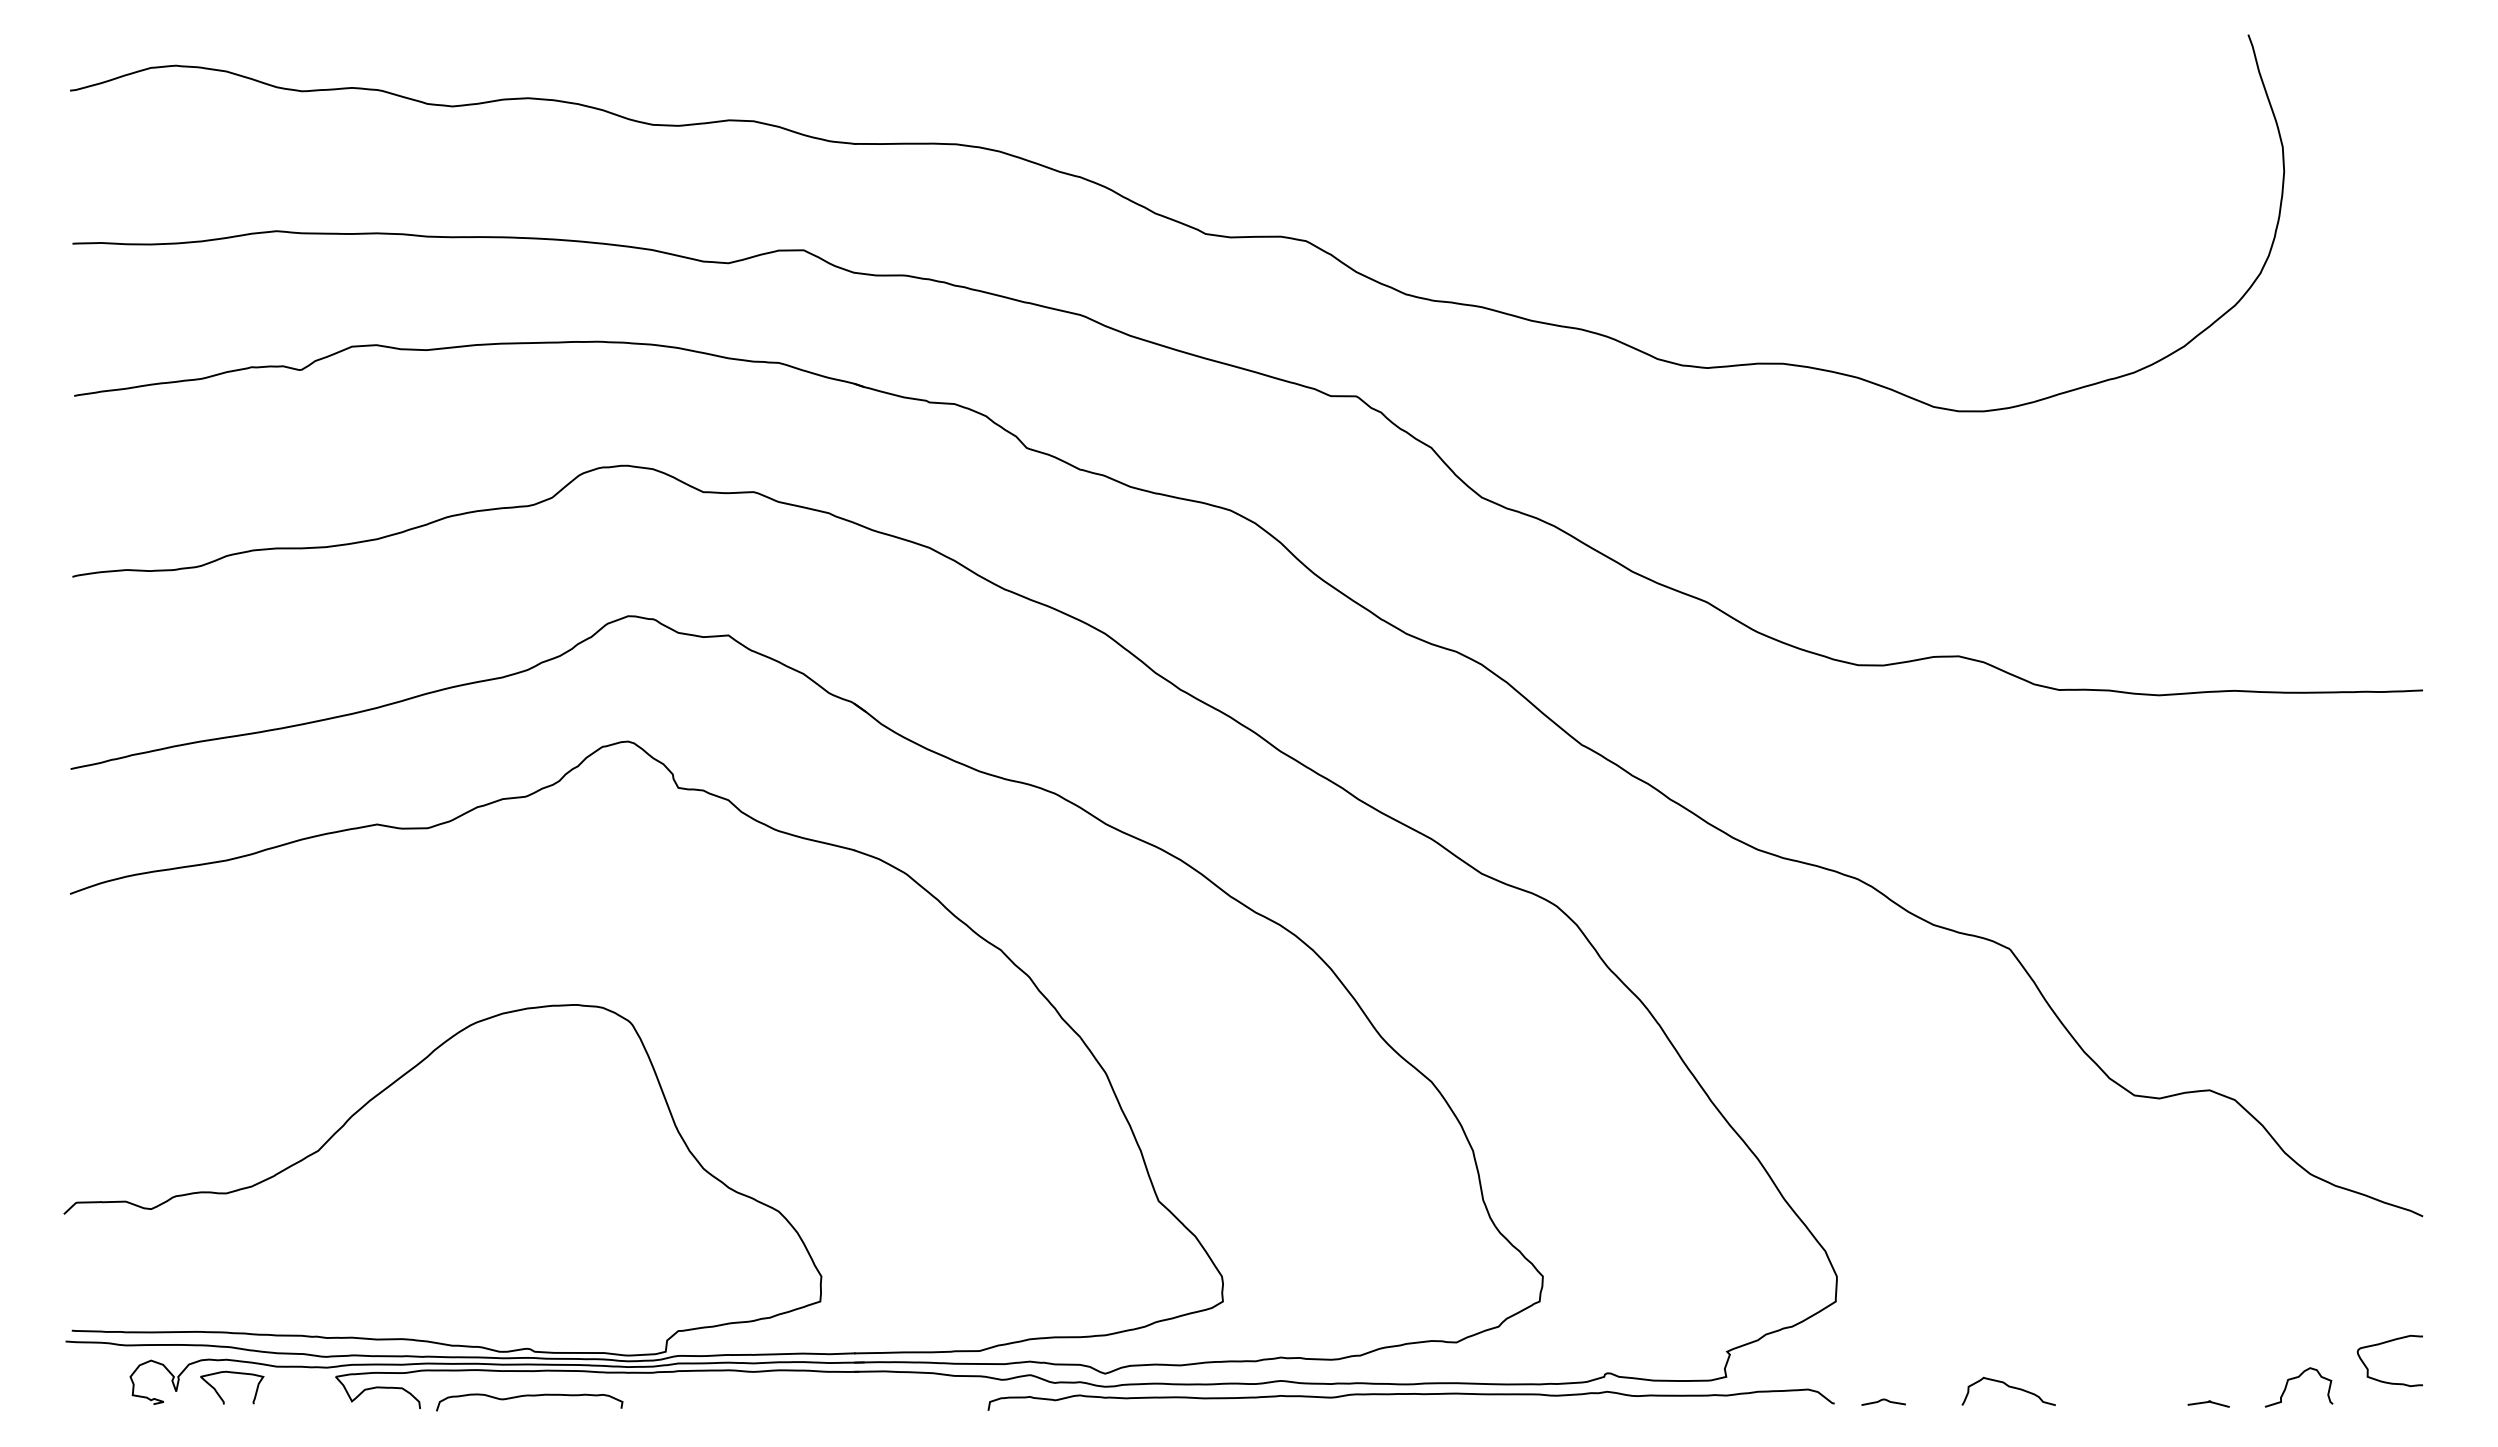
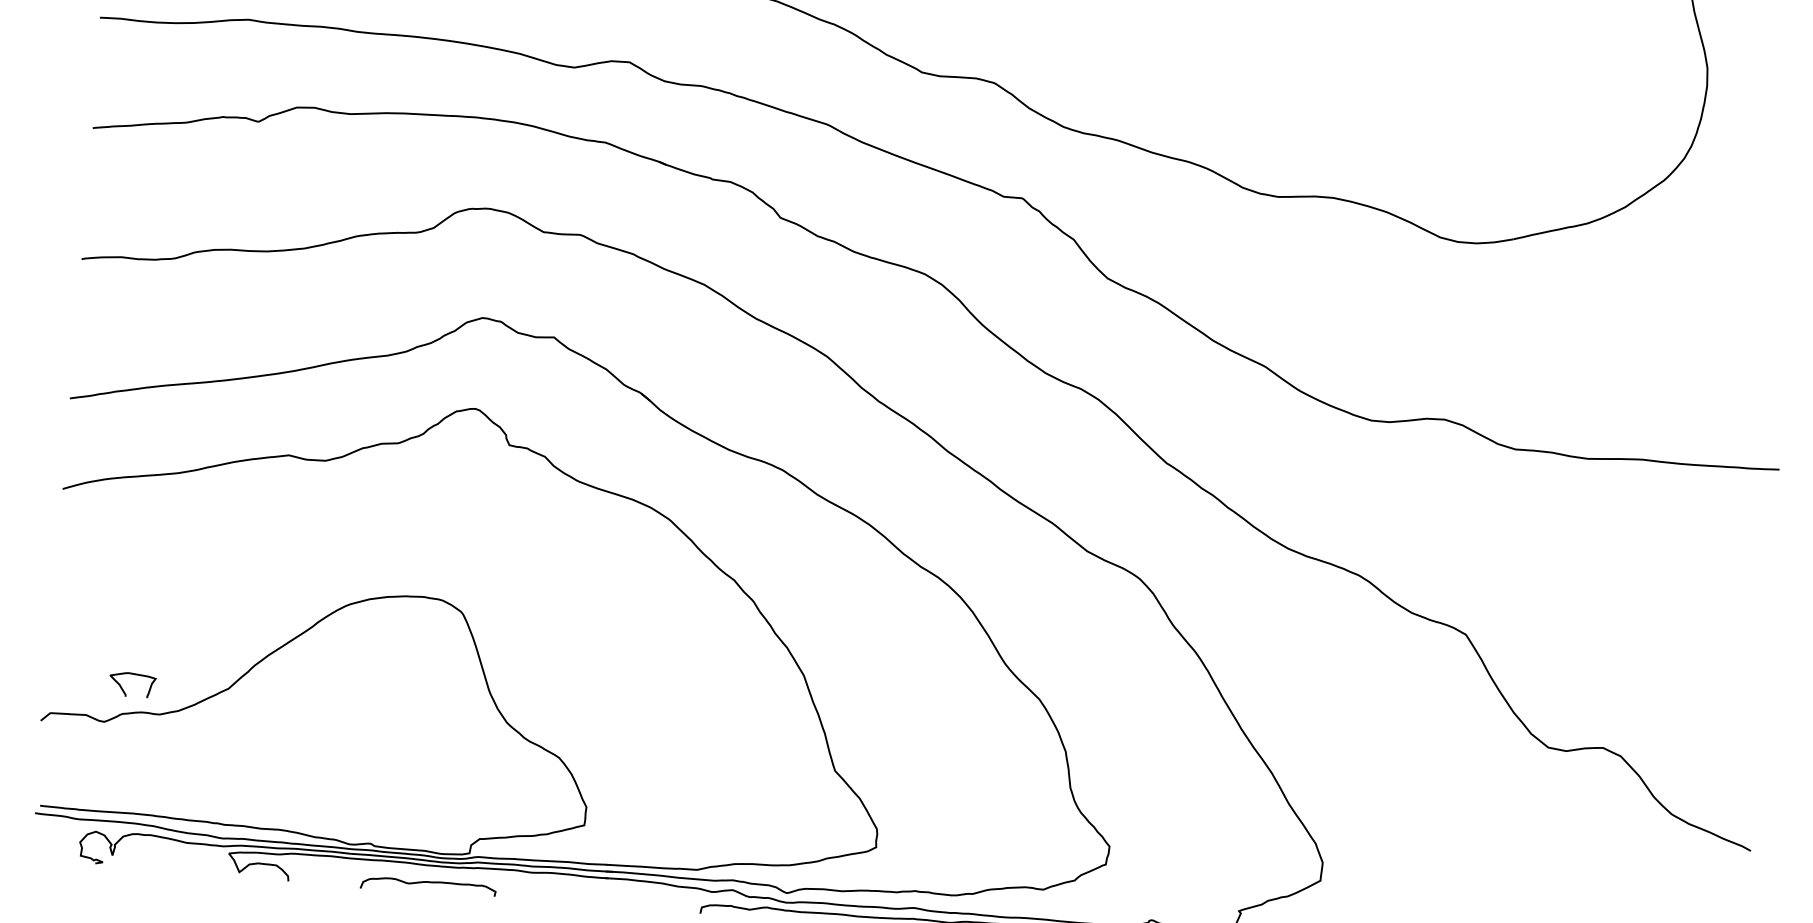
curve: (232, 1373) -> (133, 674), moved
curve: (529, 1396) -> (428, 882), moved

